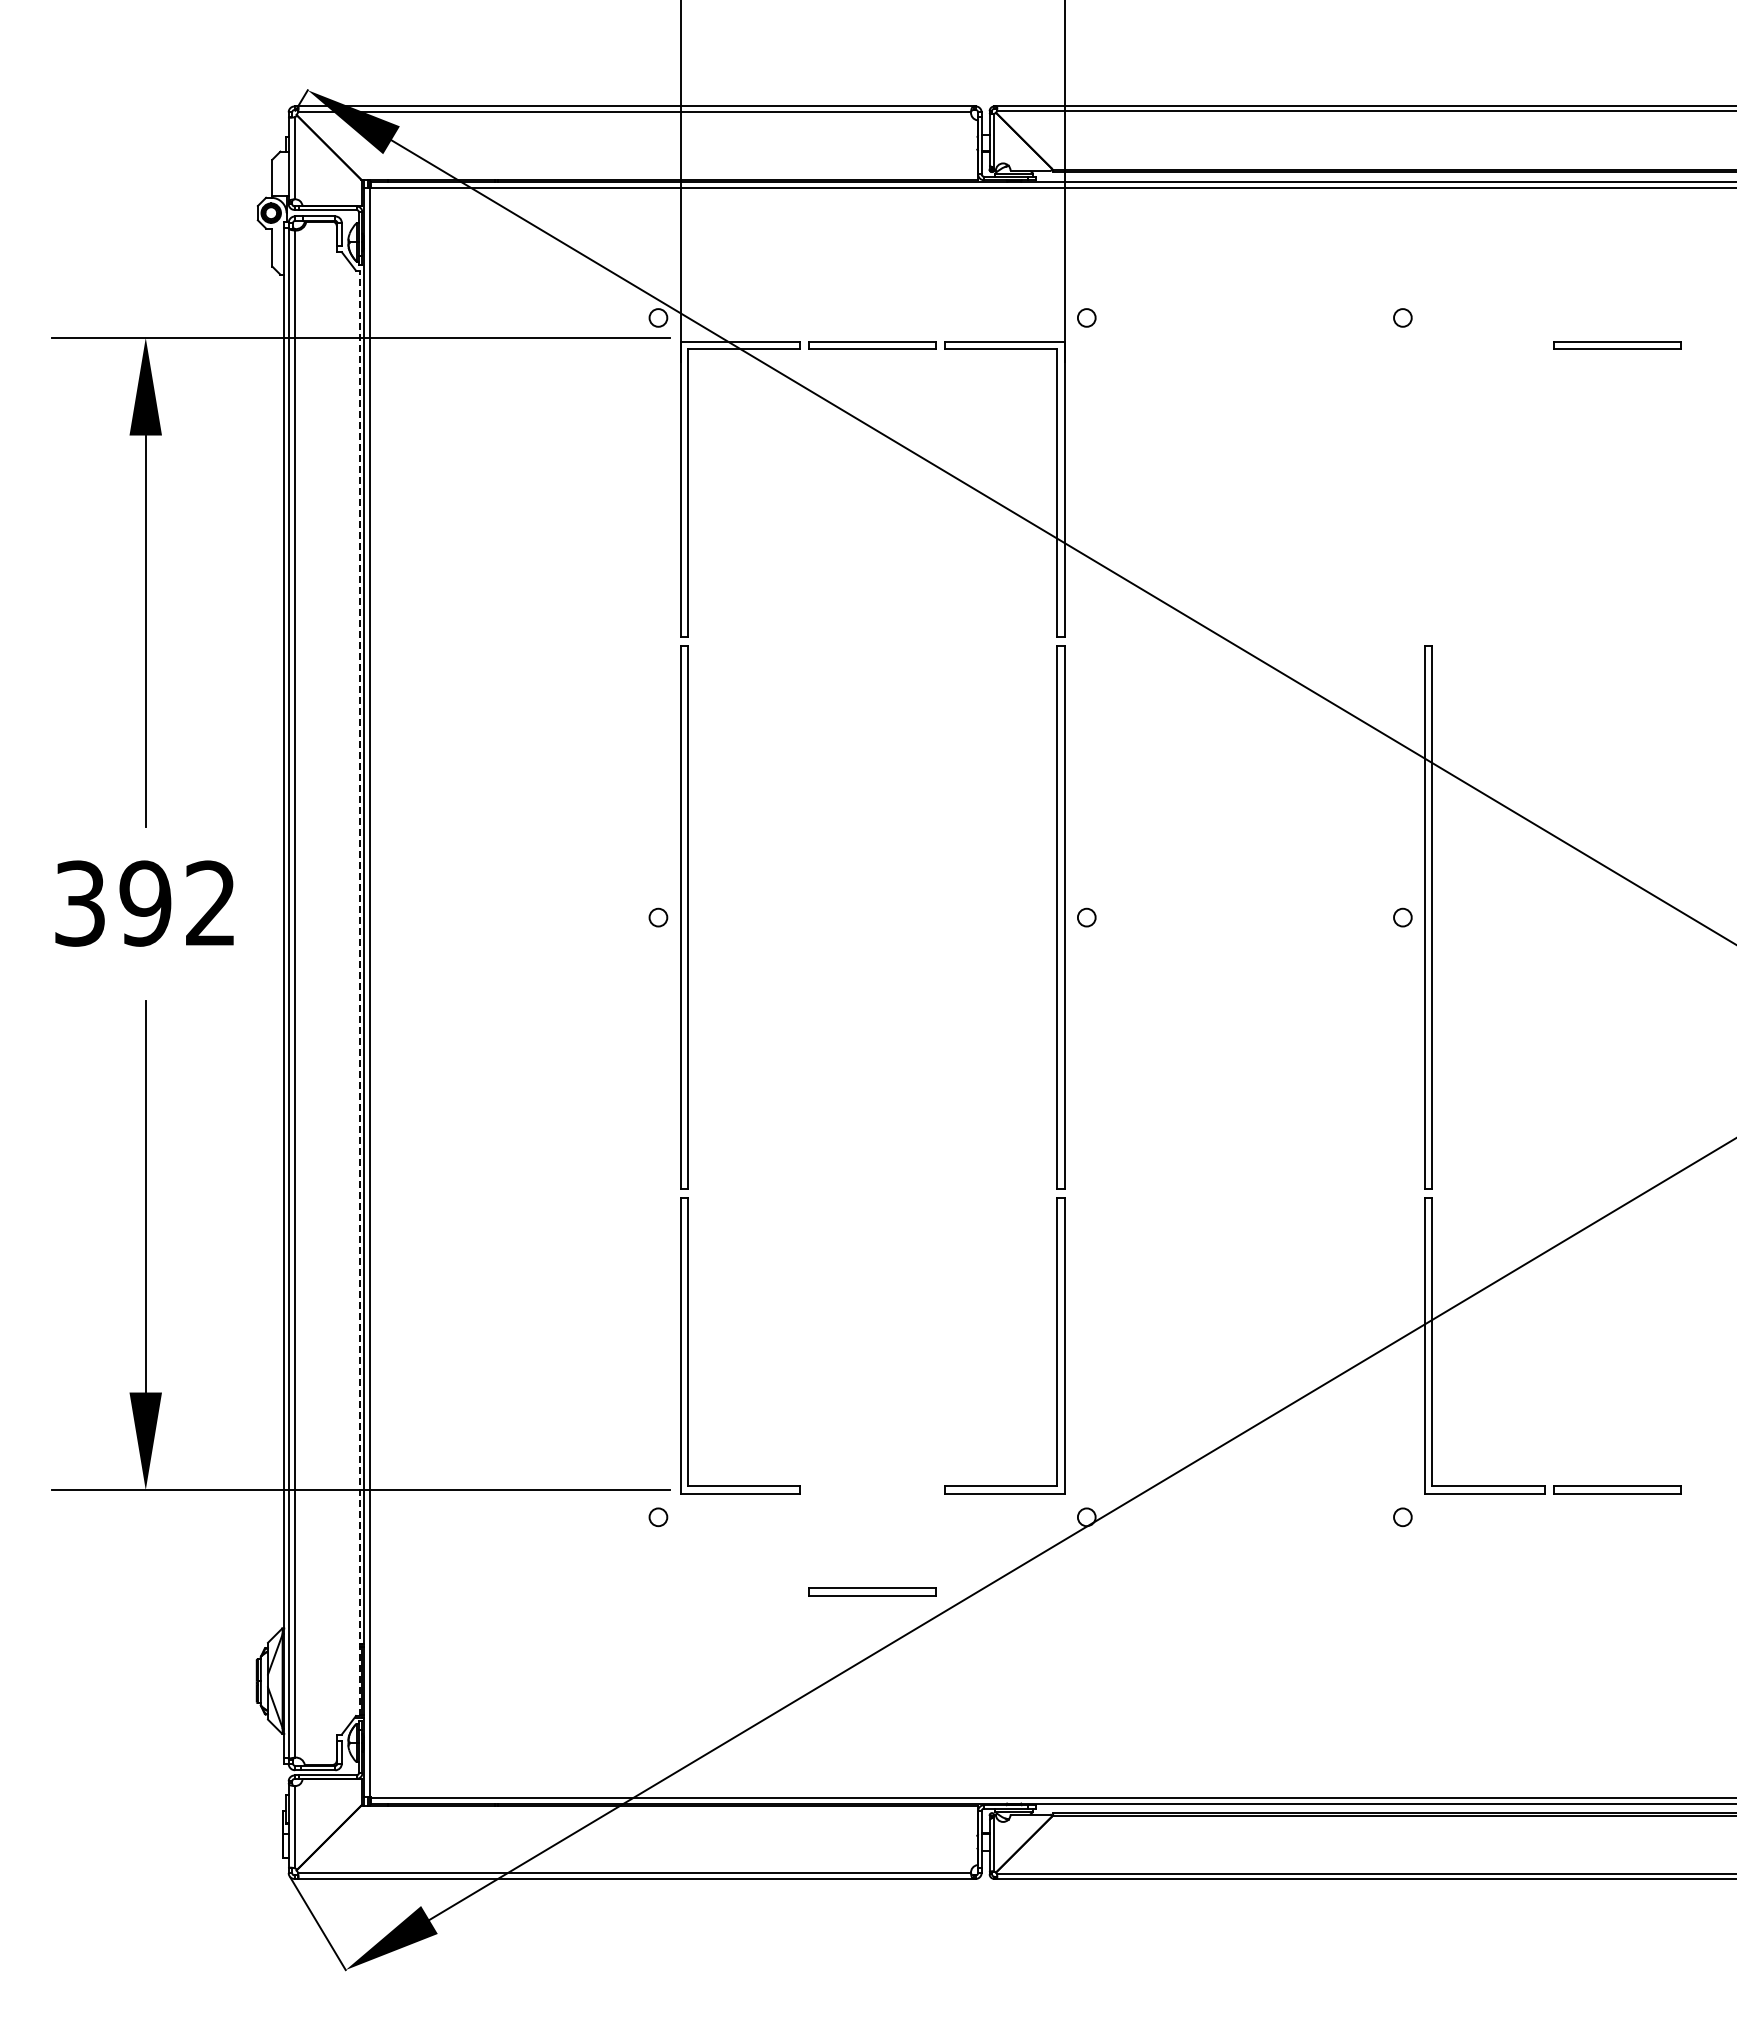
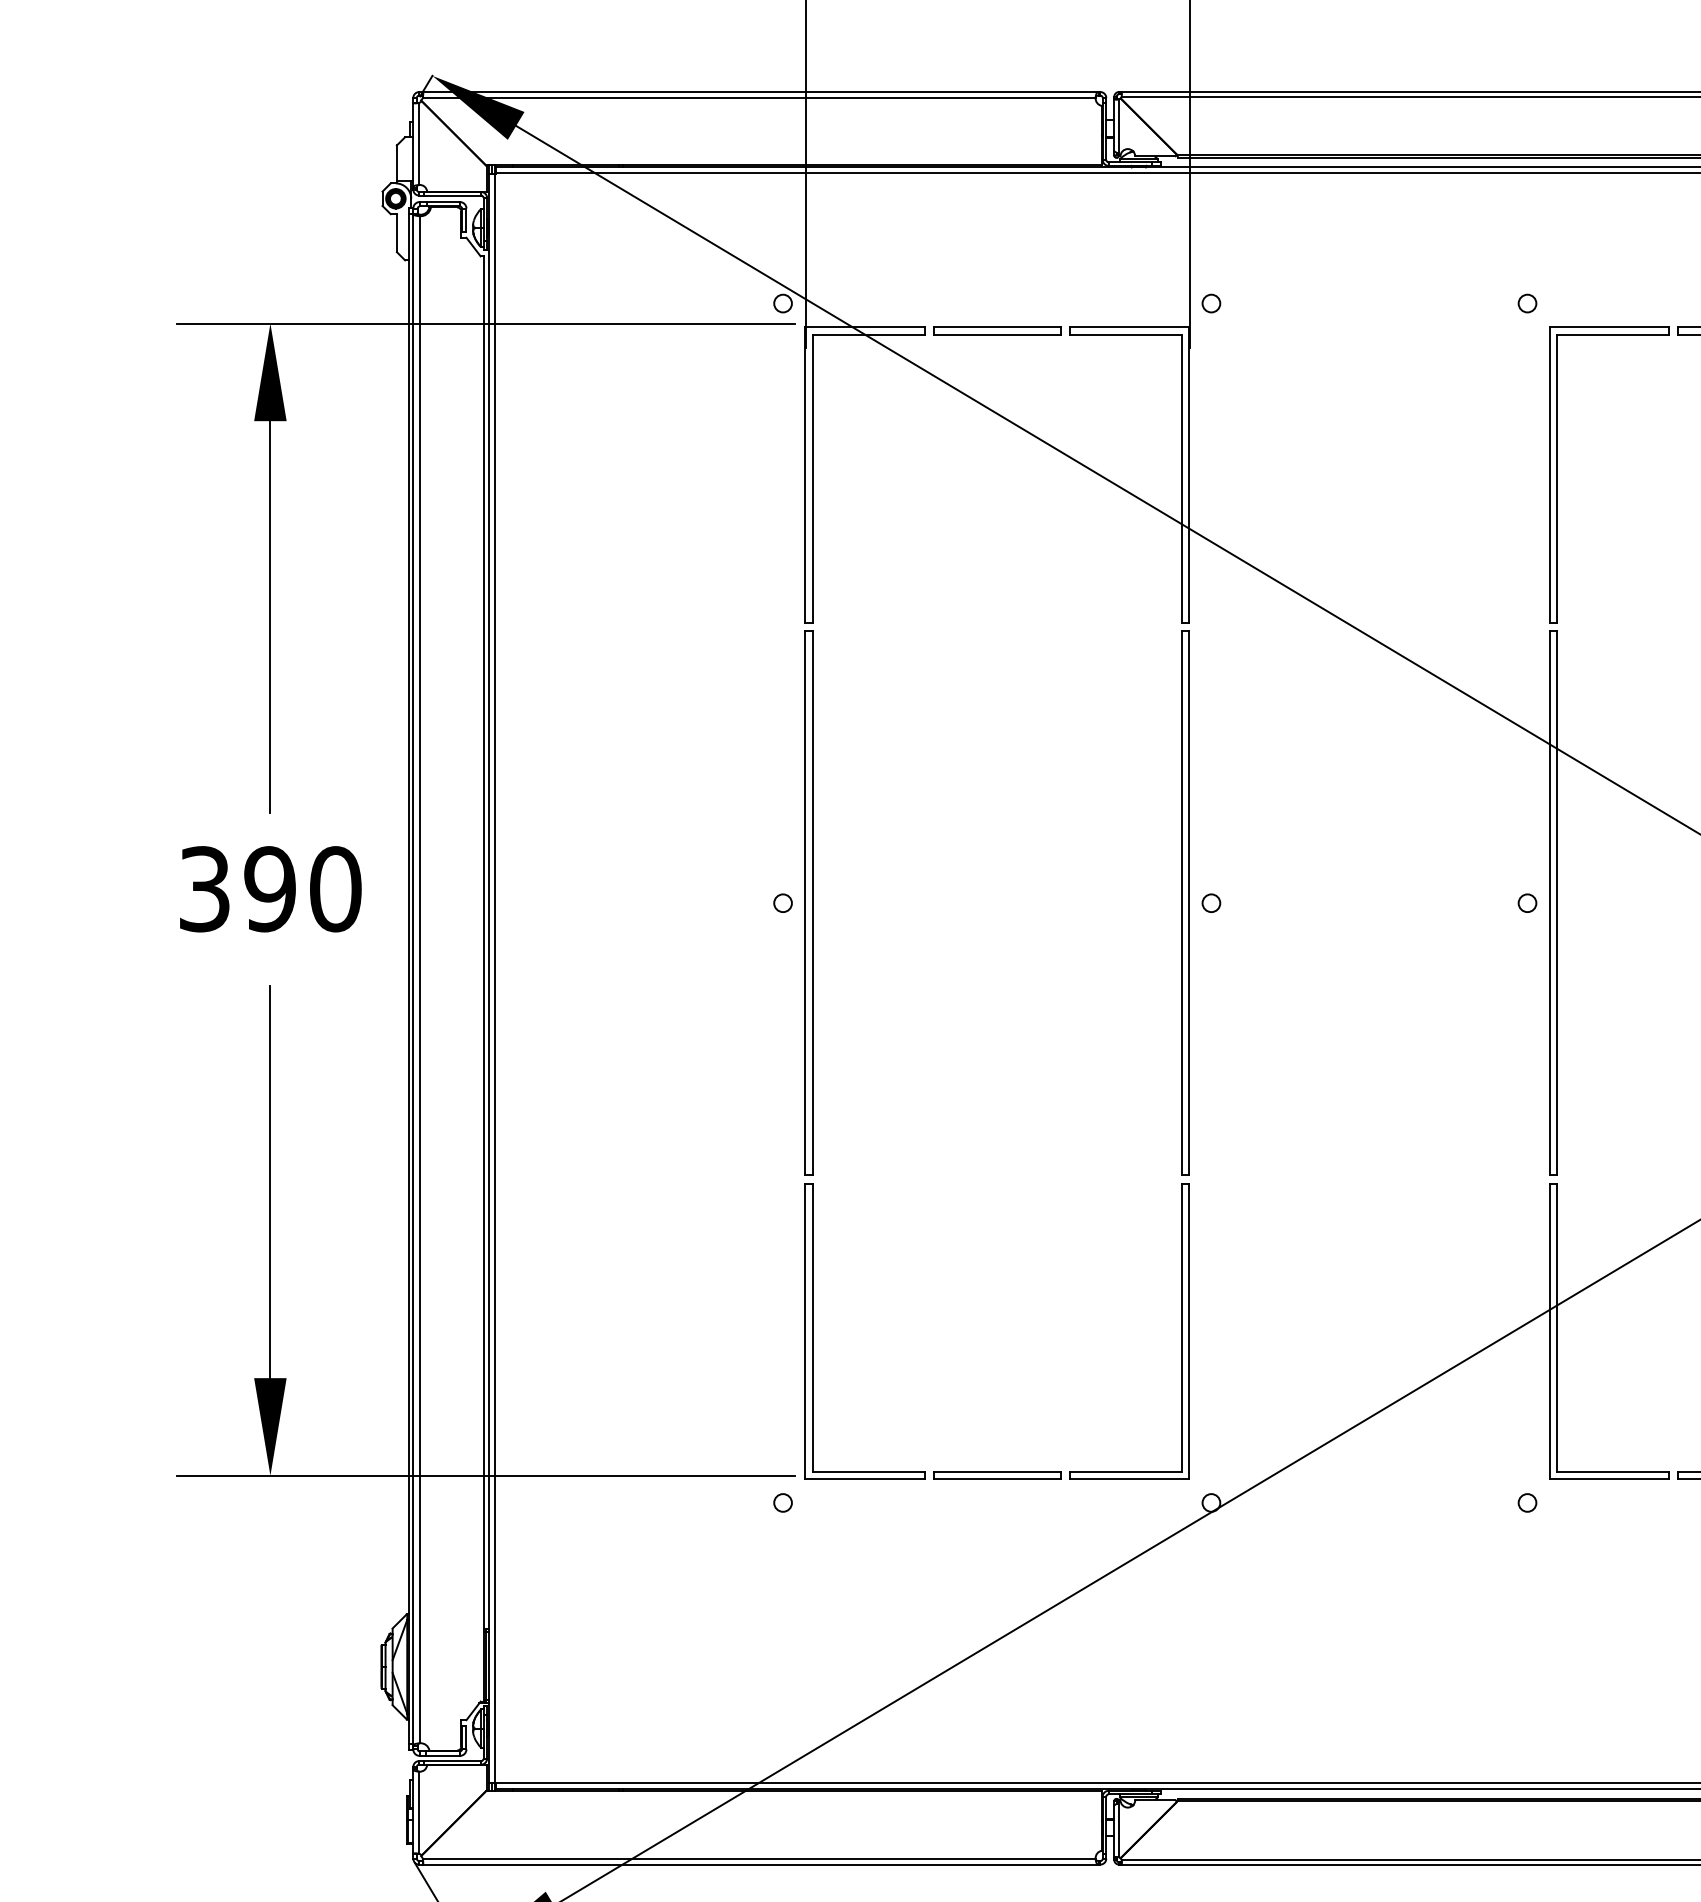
part: (1432, 489) -> (1557, 475), added
text: (211, 903) -> (336, 889), 392 -> 390
line: (359, 993) -> (484, 979), dashed -> solid
part: (872, 1591) -> (997, 1475), moved

